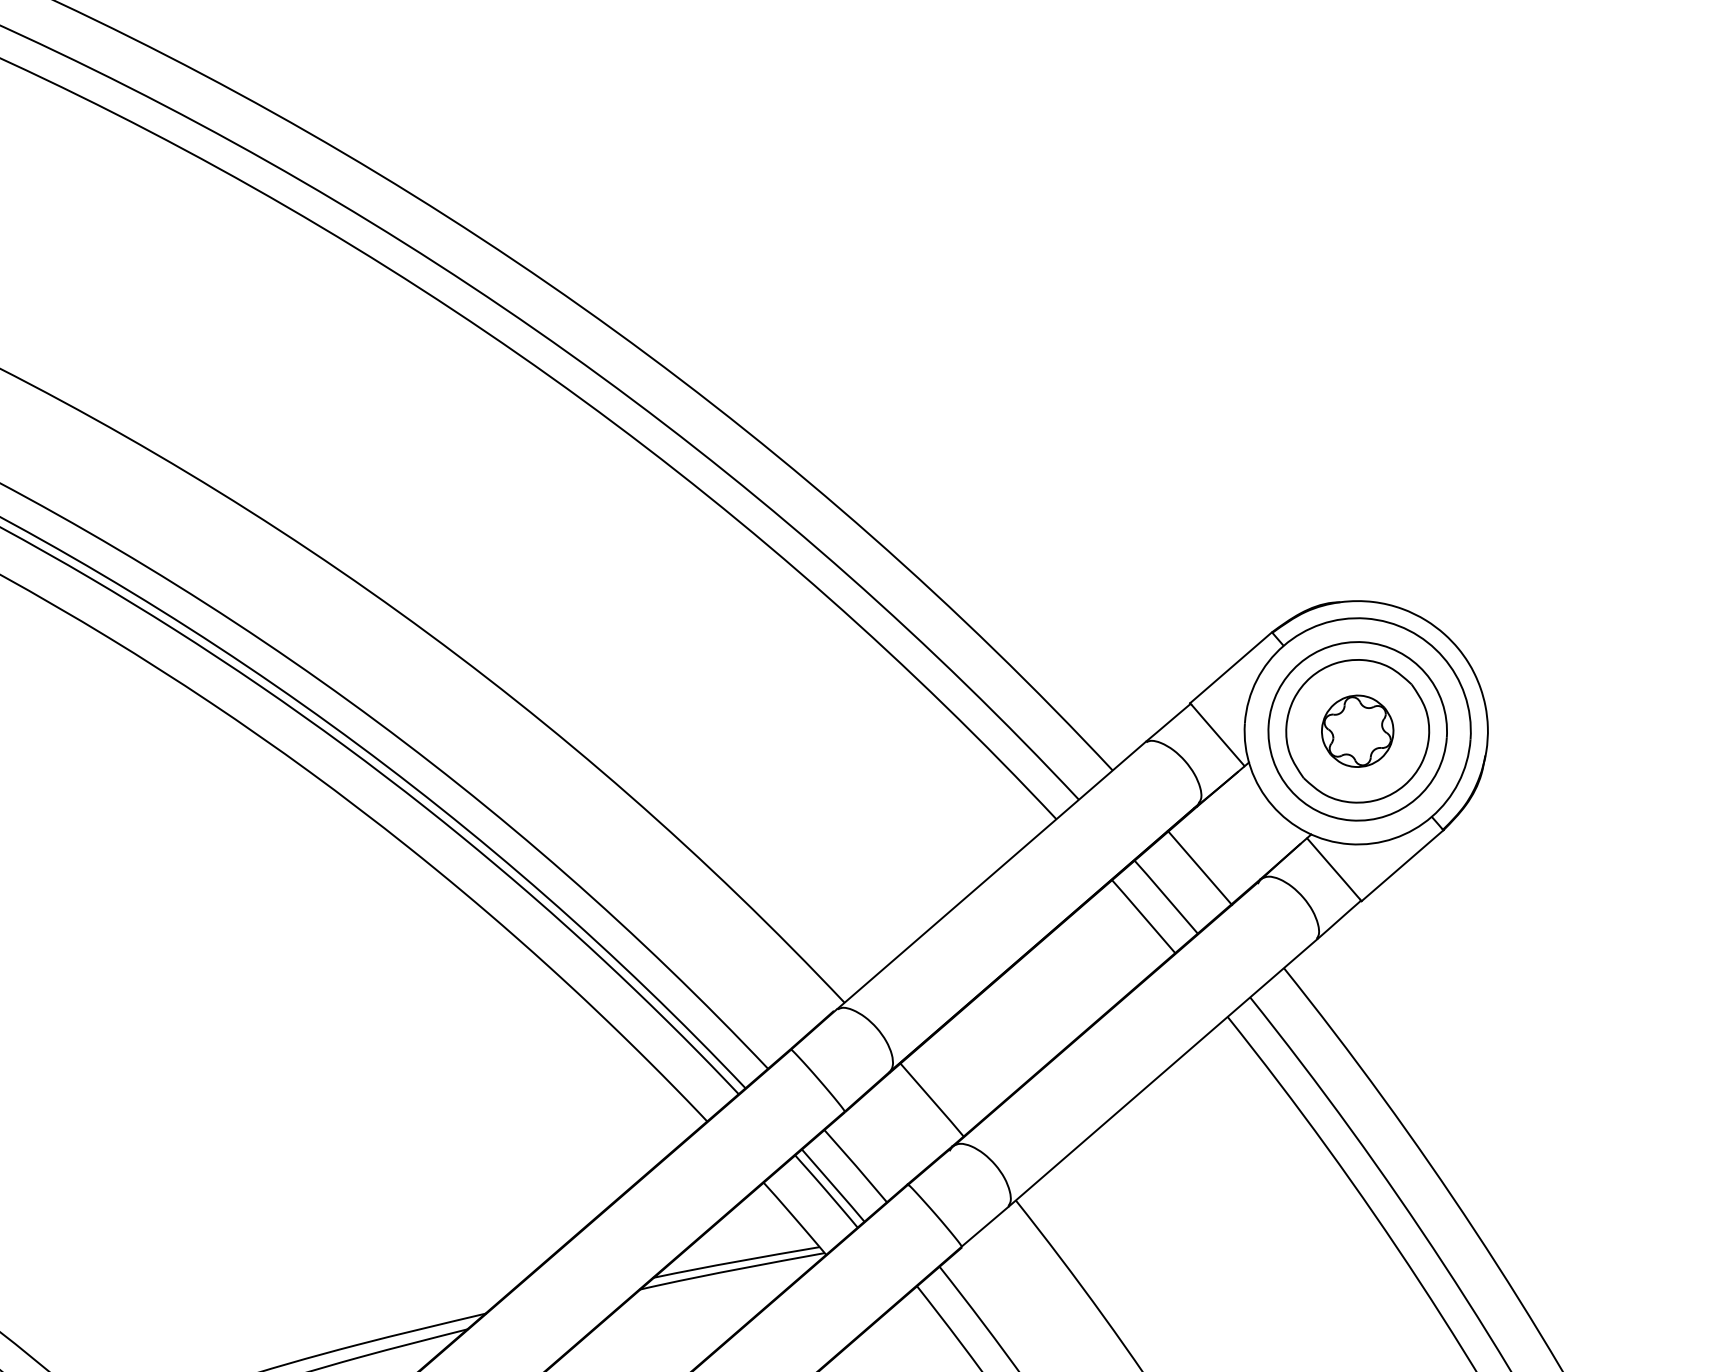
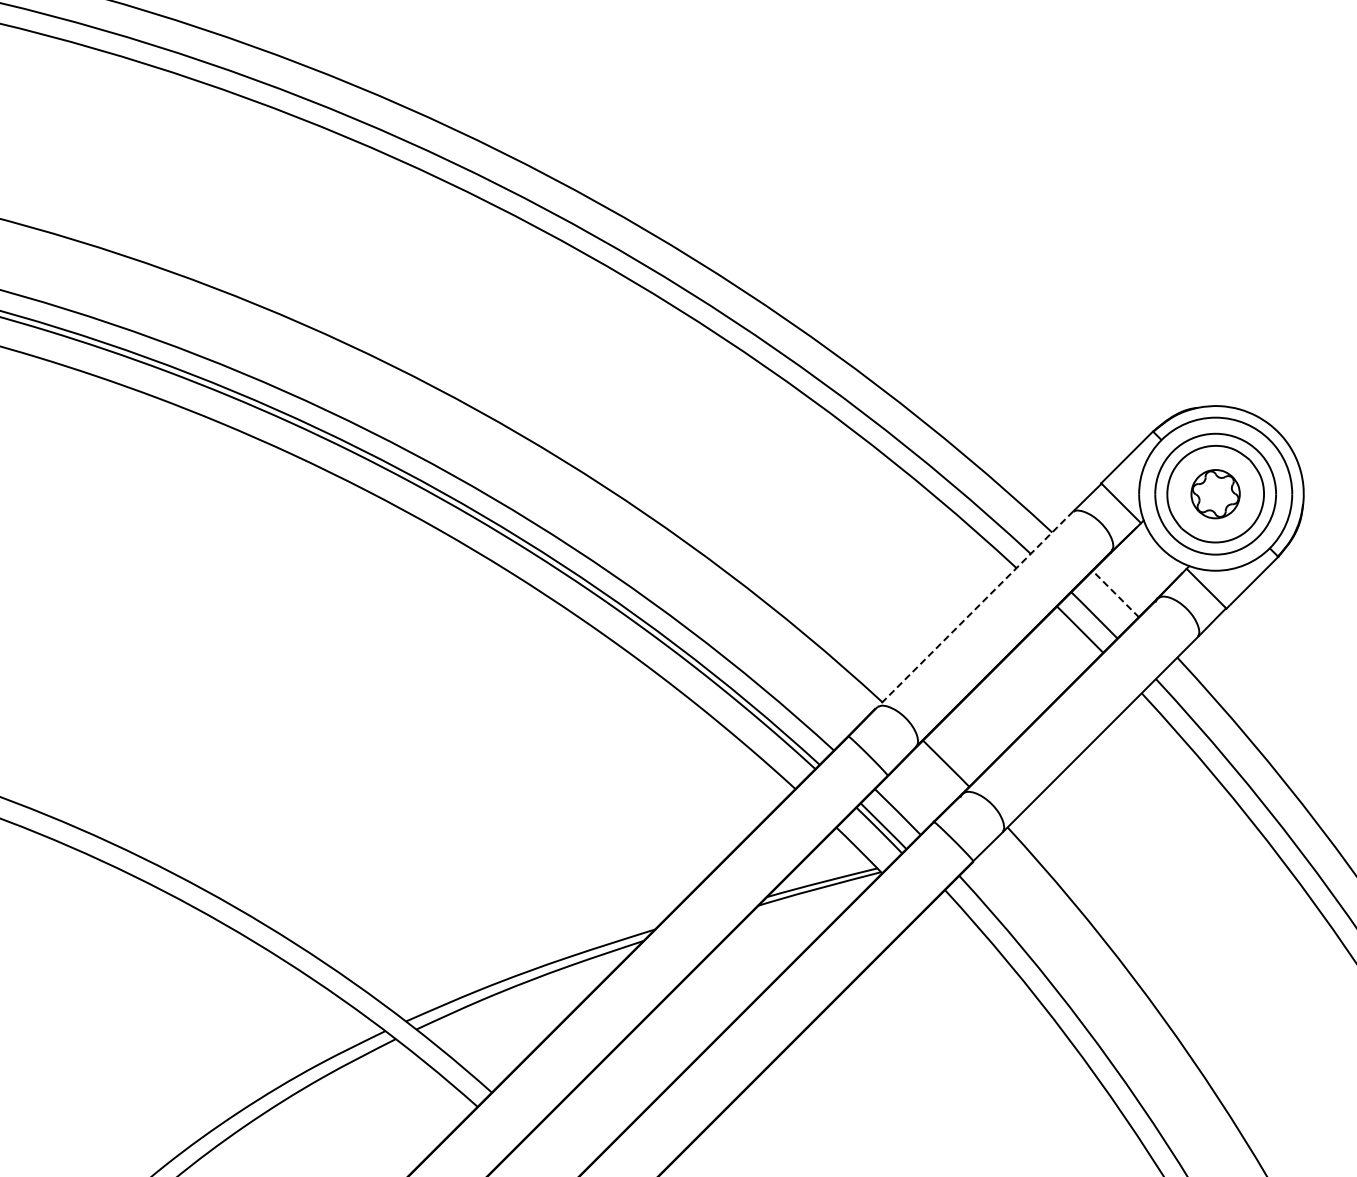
line: (1199, 867) -> (1115, 593), solid -> dashed
line: (991, 875) -> (975, 609), solid -> dashed

